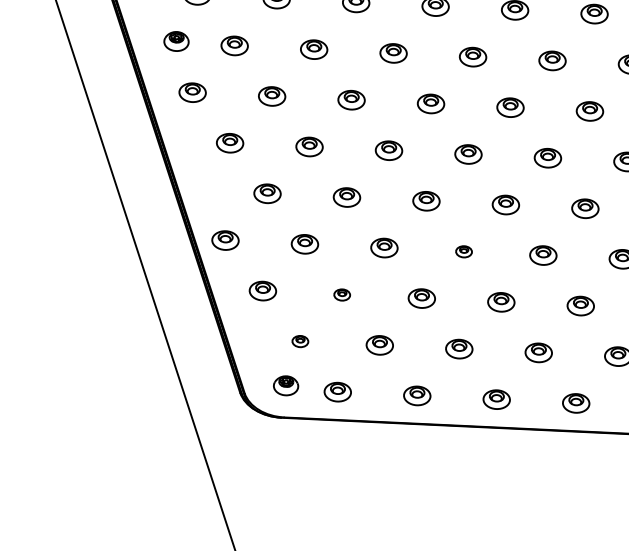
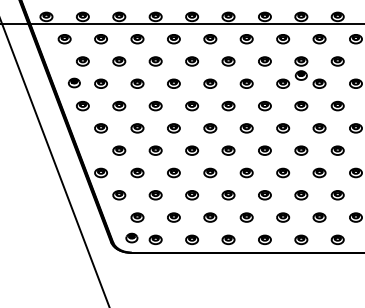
part: (464, 250) -> (210, 172), size x1.67
part: (341, 295) -> (155, 195), size x1.67
part: (300, 341) -> (137, 217), size x1.67

